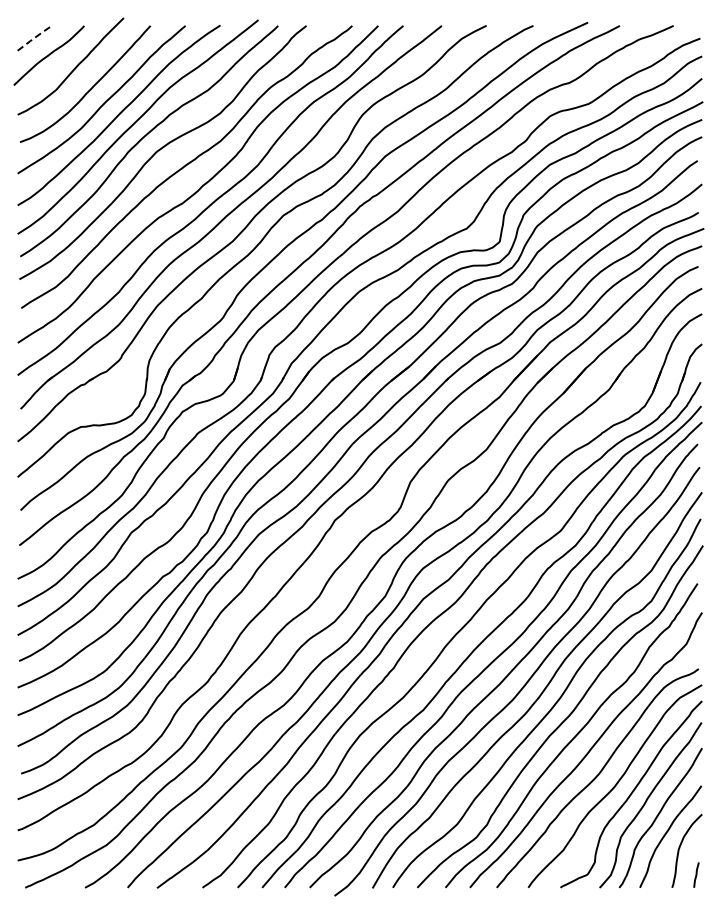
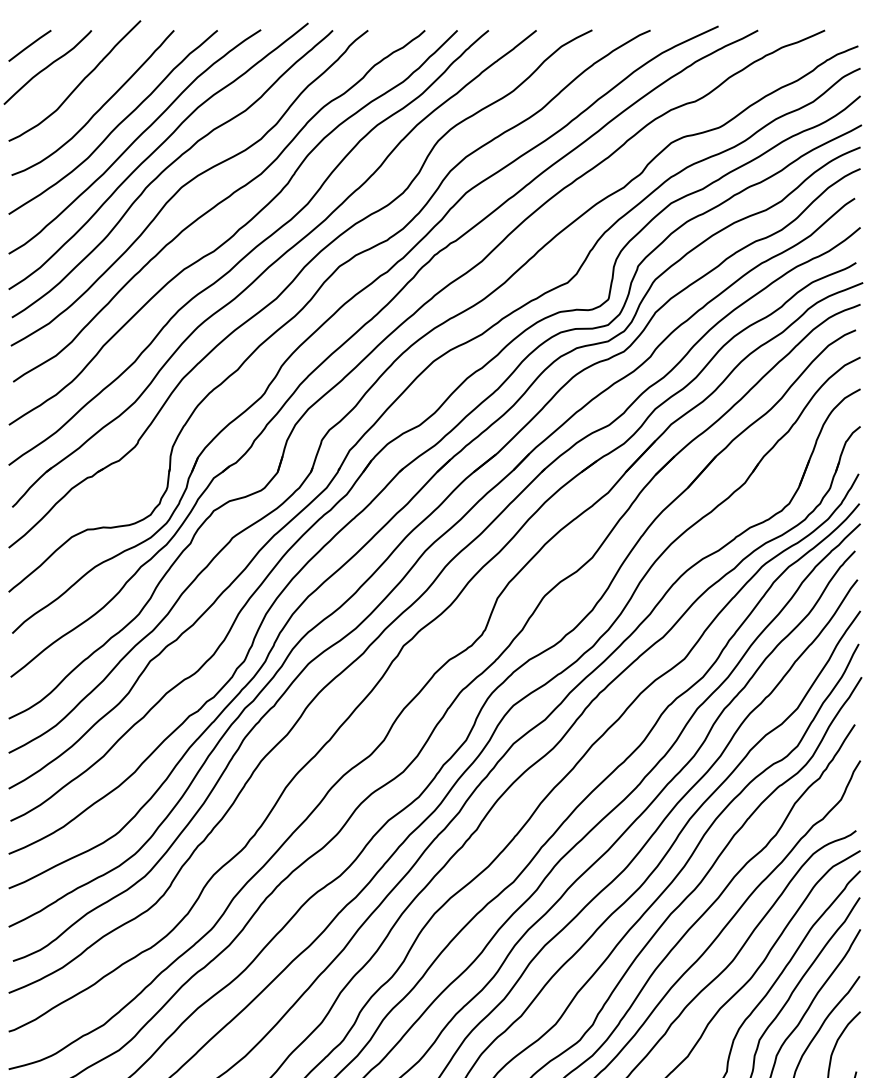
line: (35, 37) -> (30, 44), dashed -> solid

